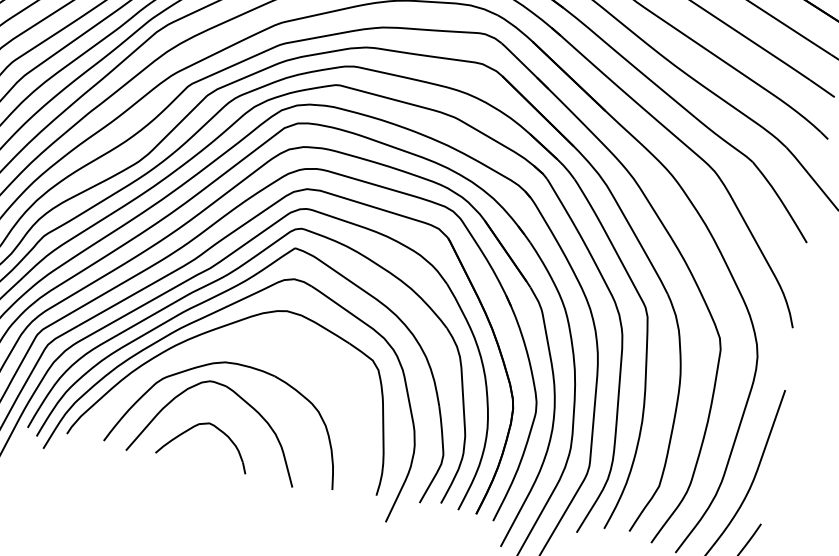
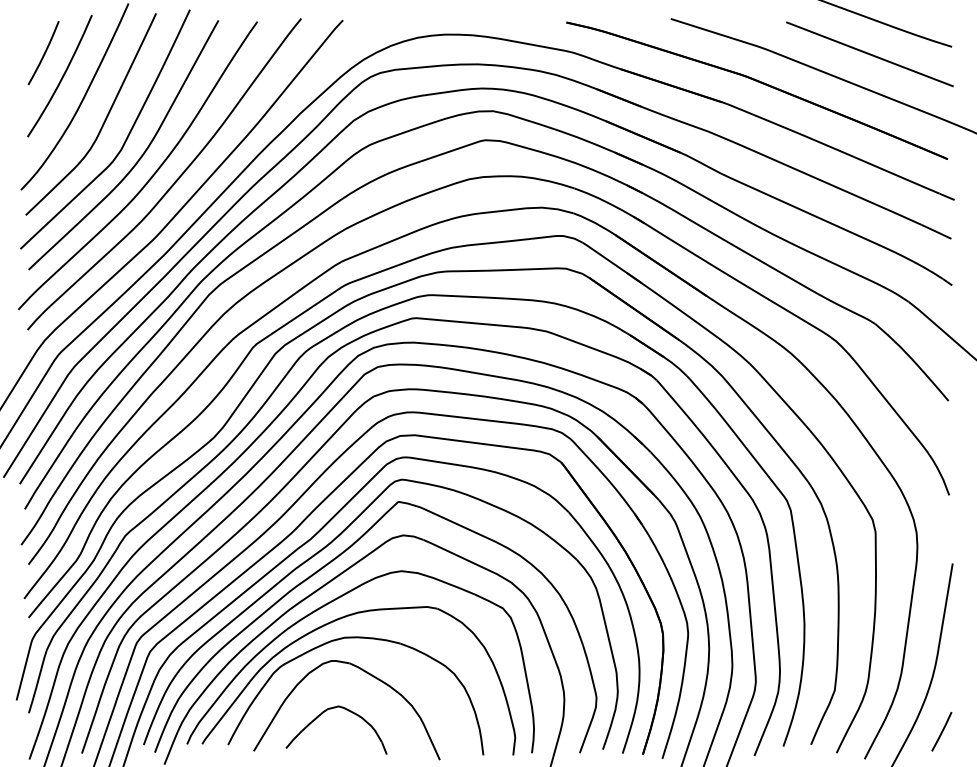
part: (215, 347) -> (331, 623), added

